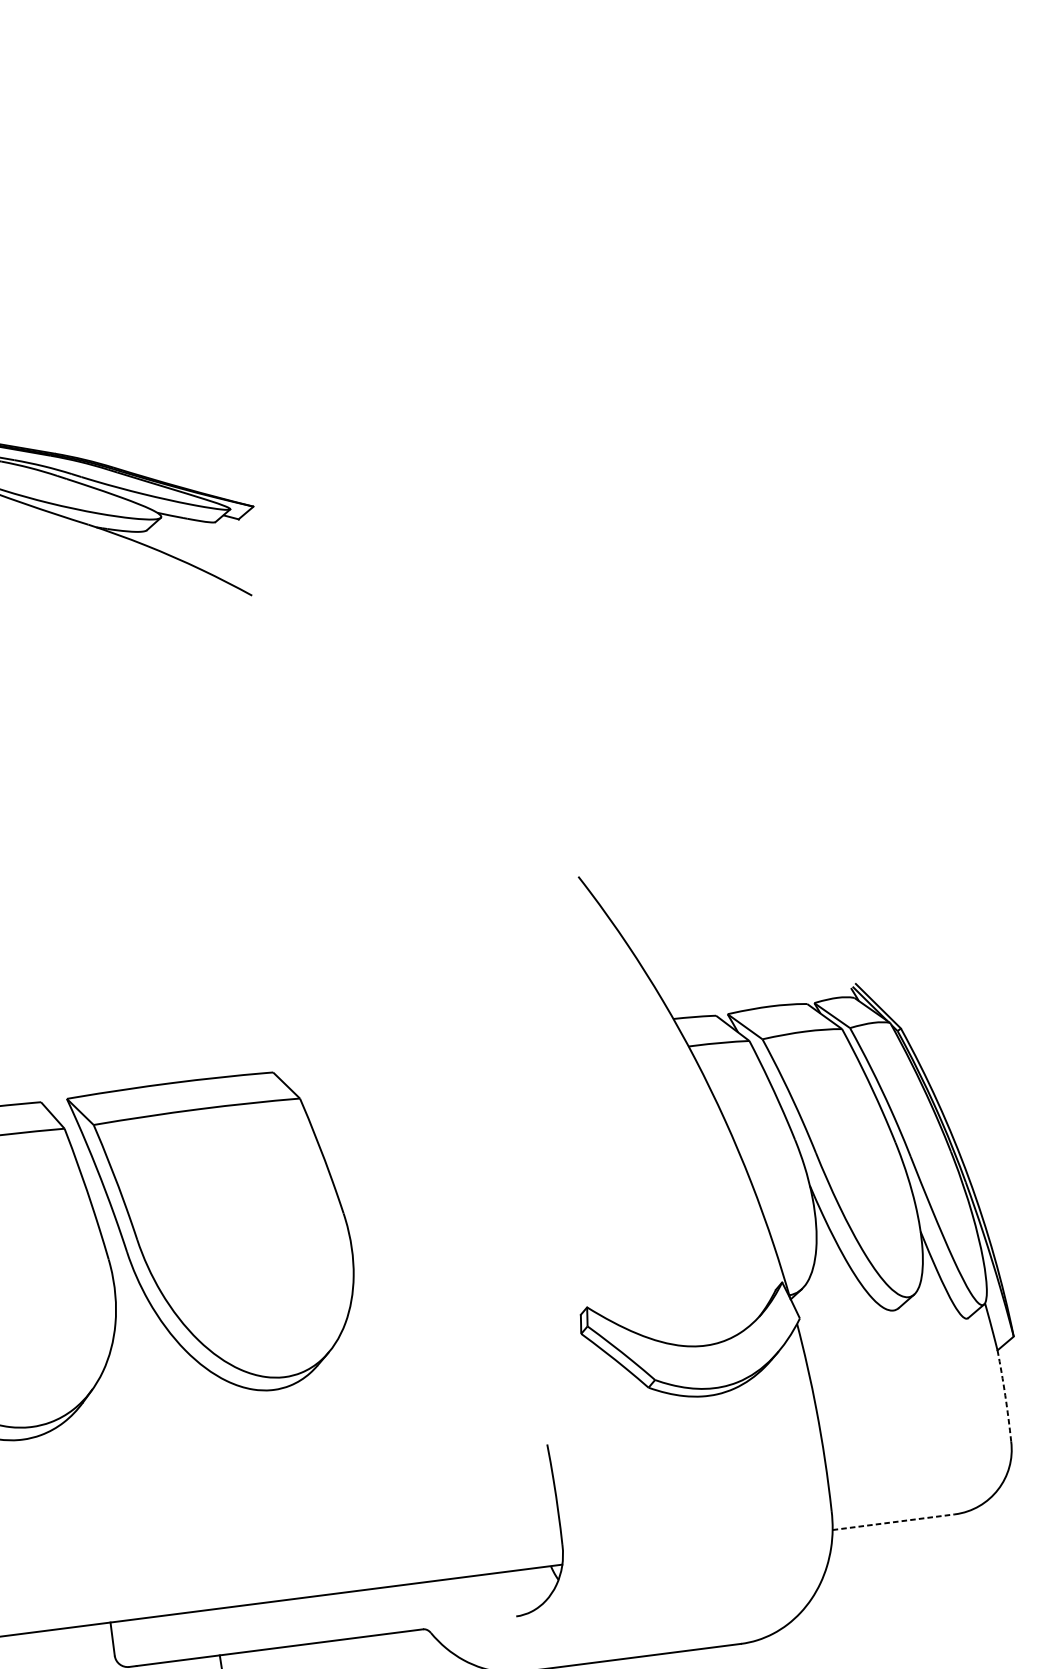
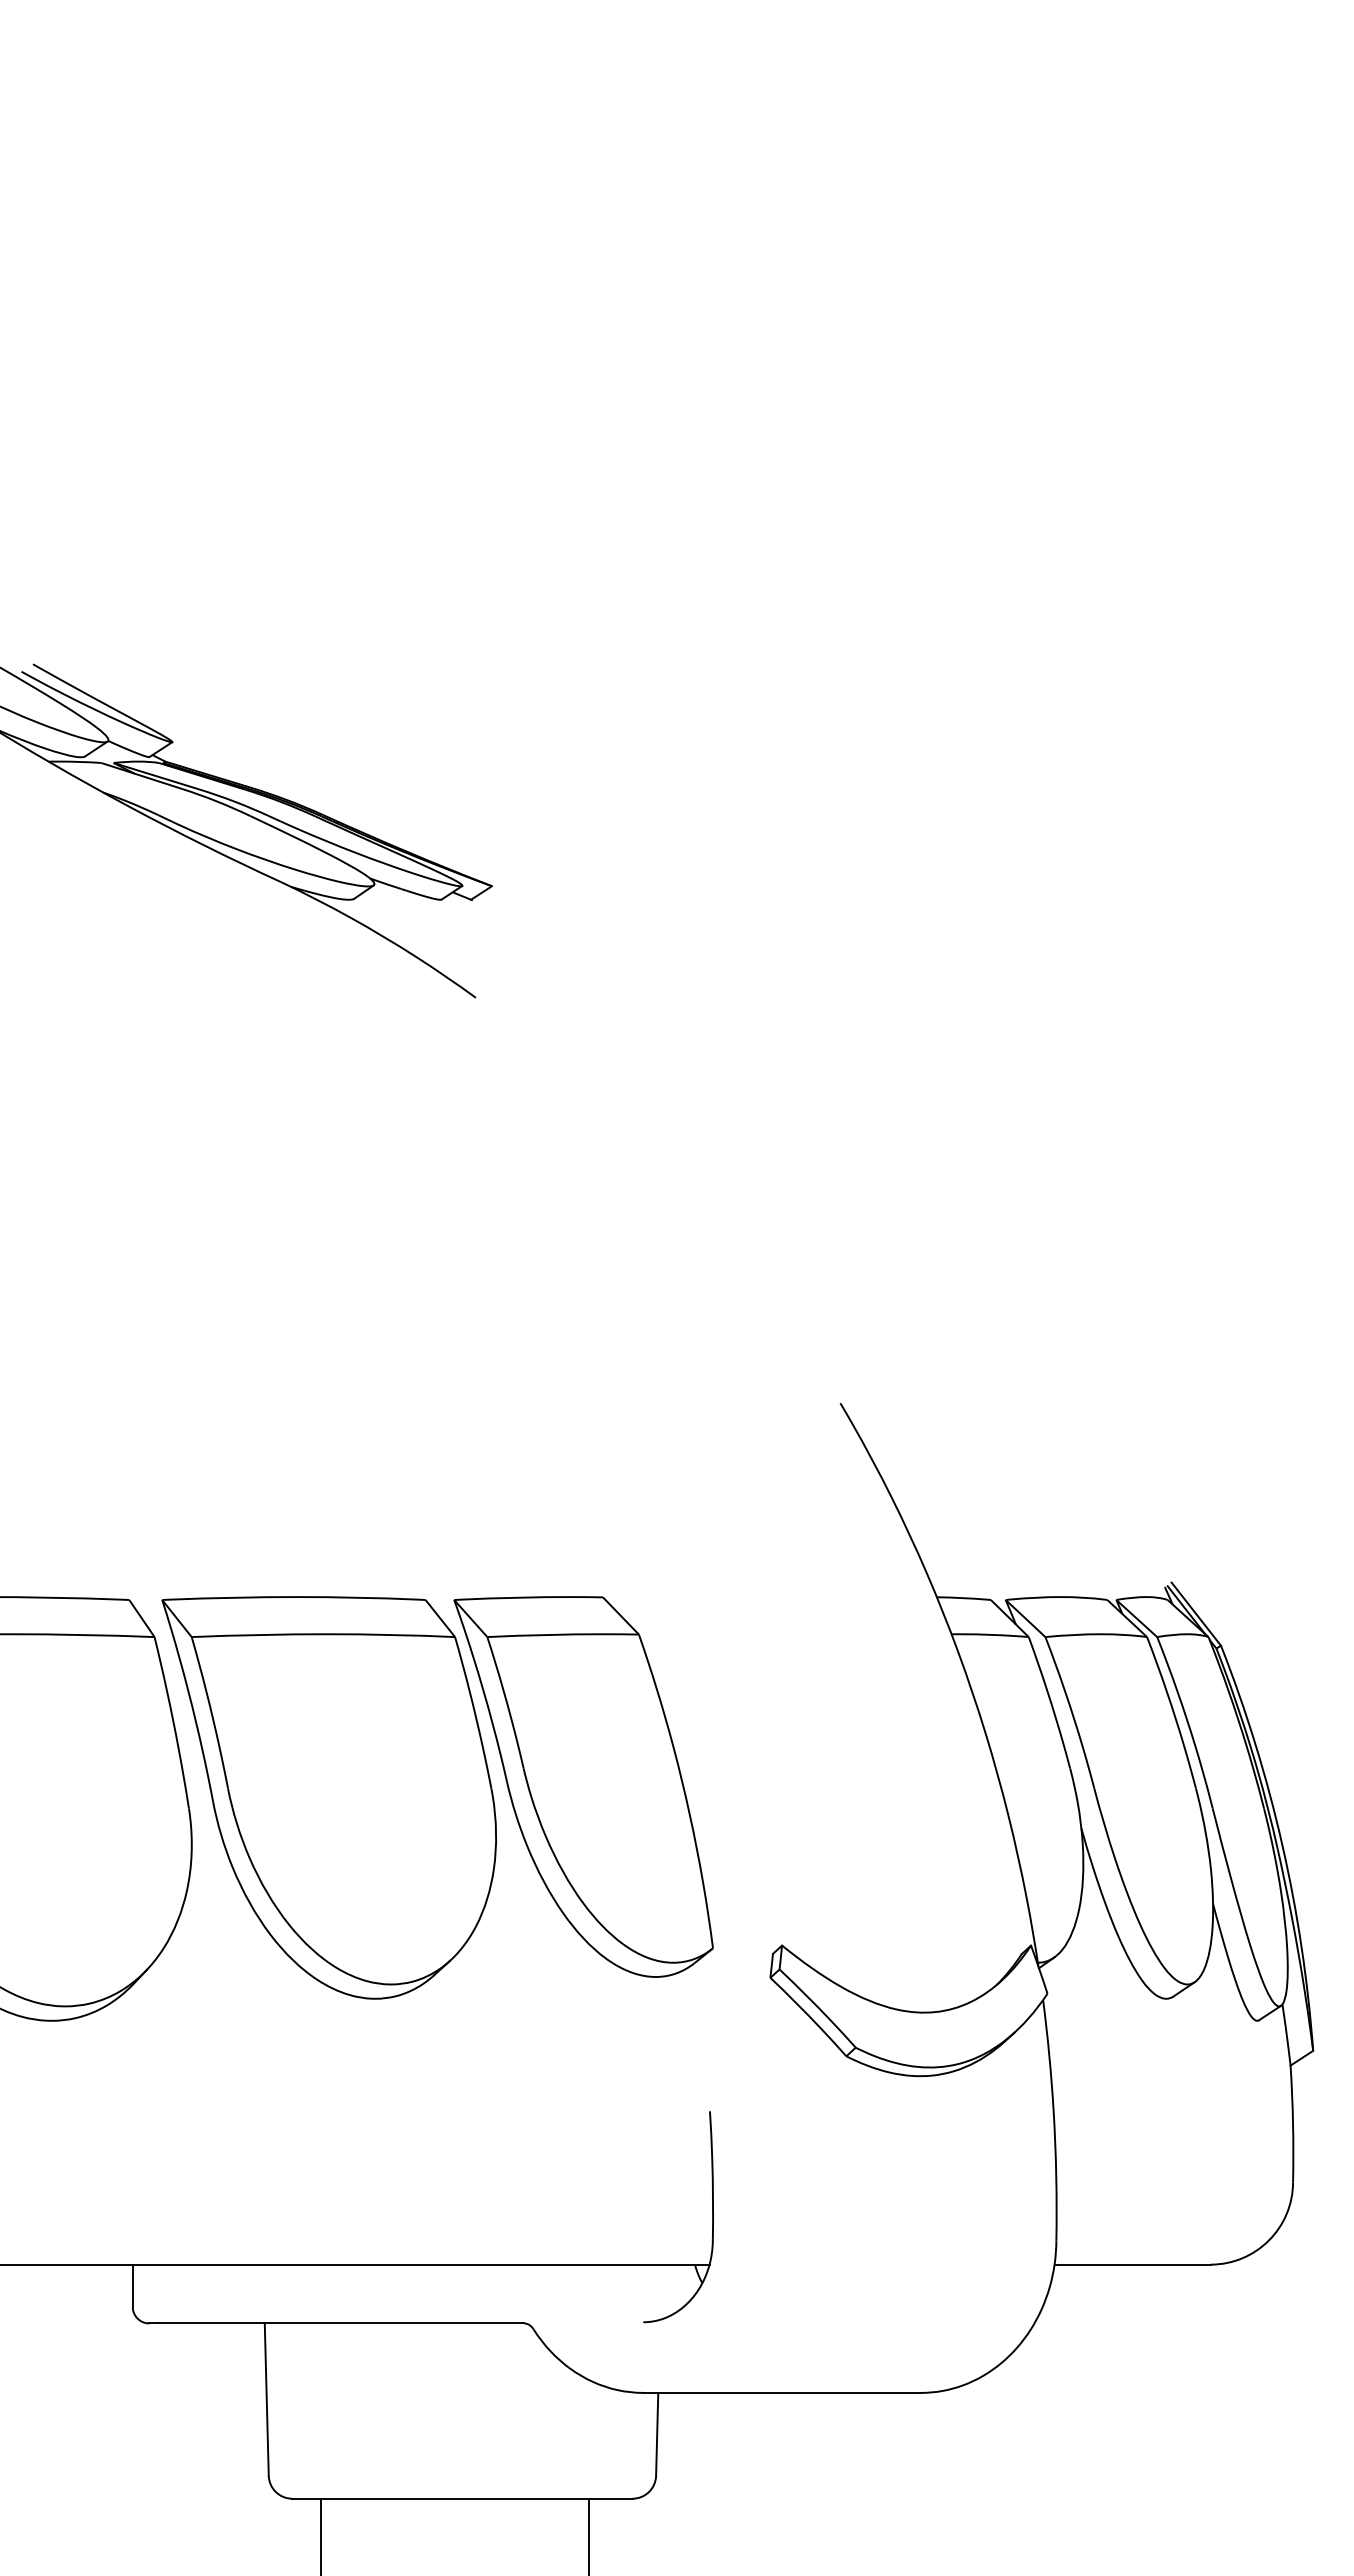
part: (415, 1202) -> (583, 1786), added
arc: (1005, 1395) -> (1293, 2123), dashed -> solid
line: (894, 1521) -> (1133, 2264), dashed -> solid

